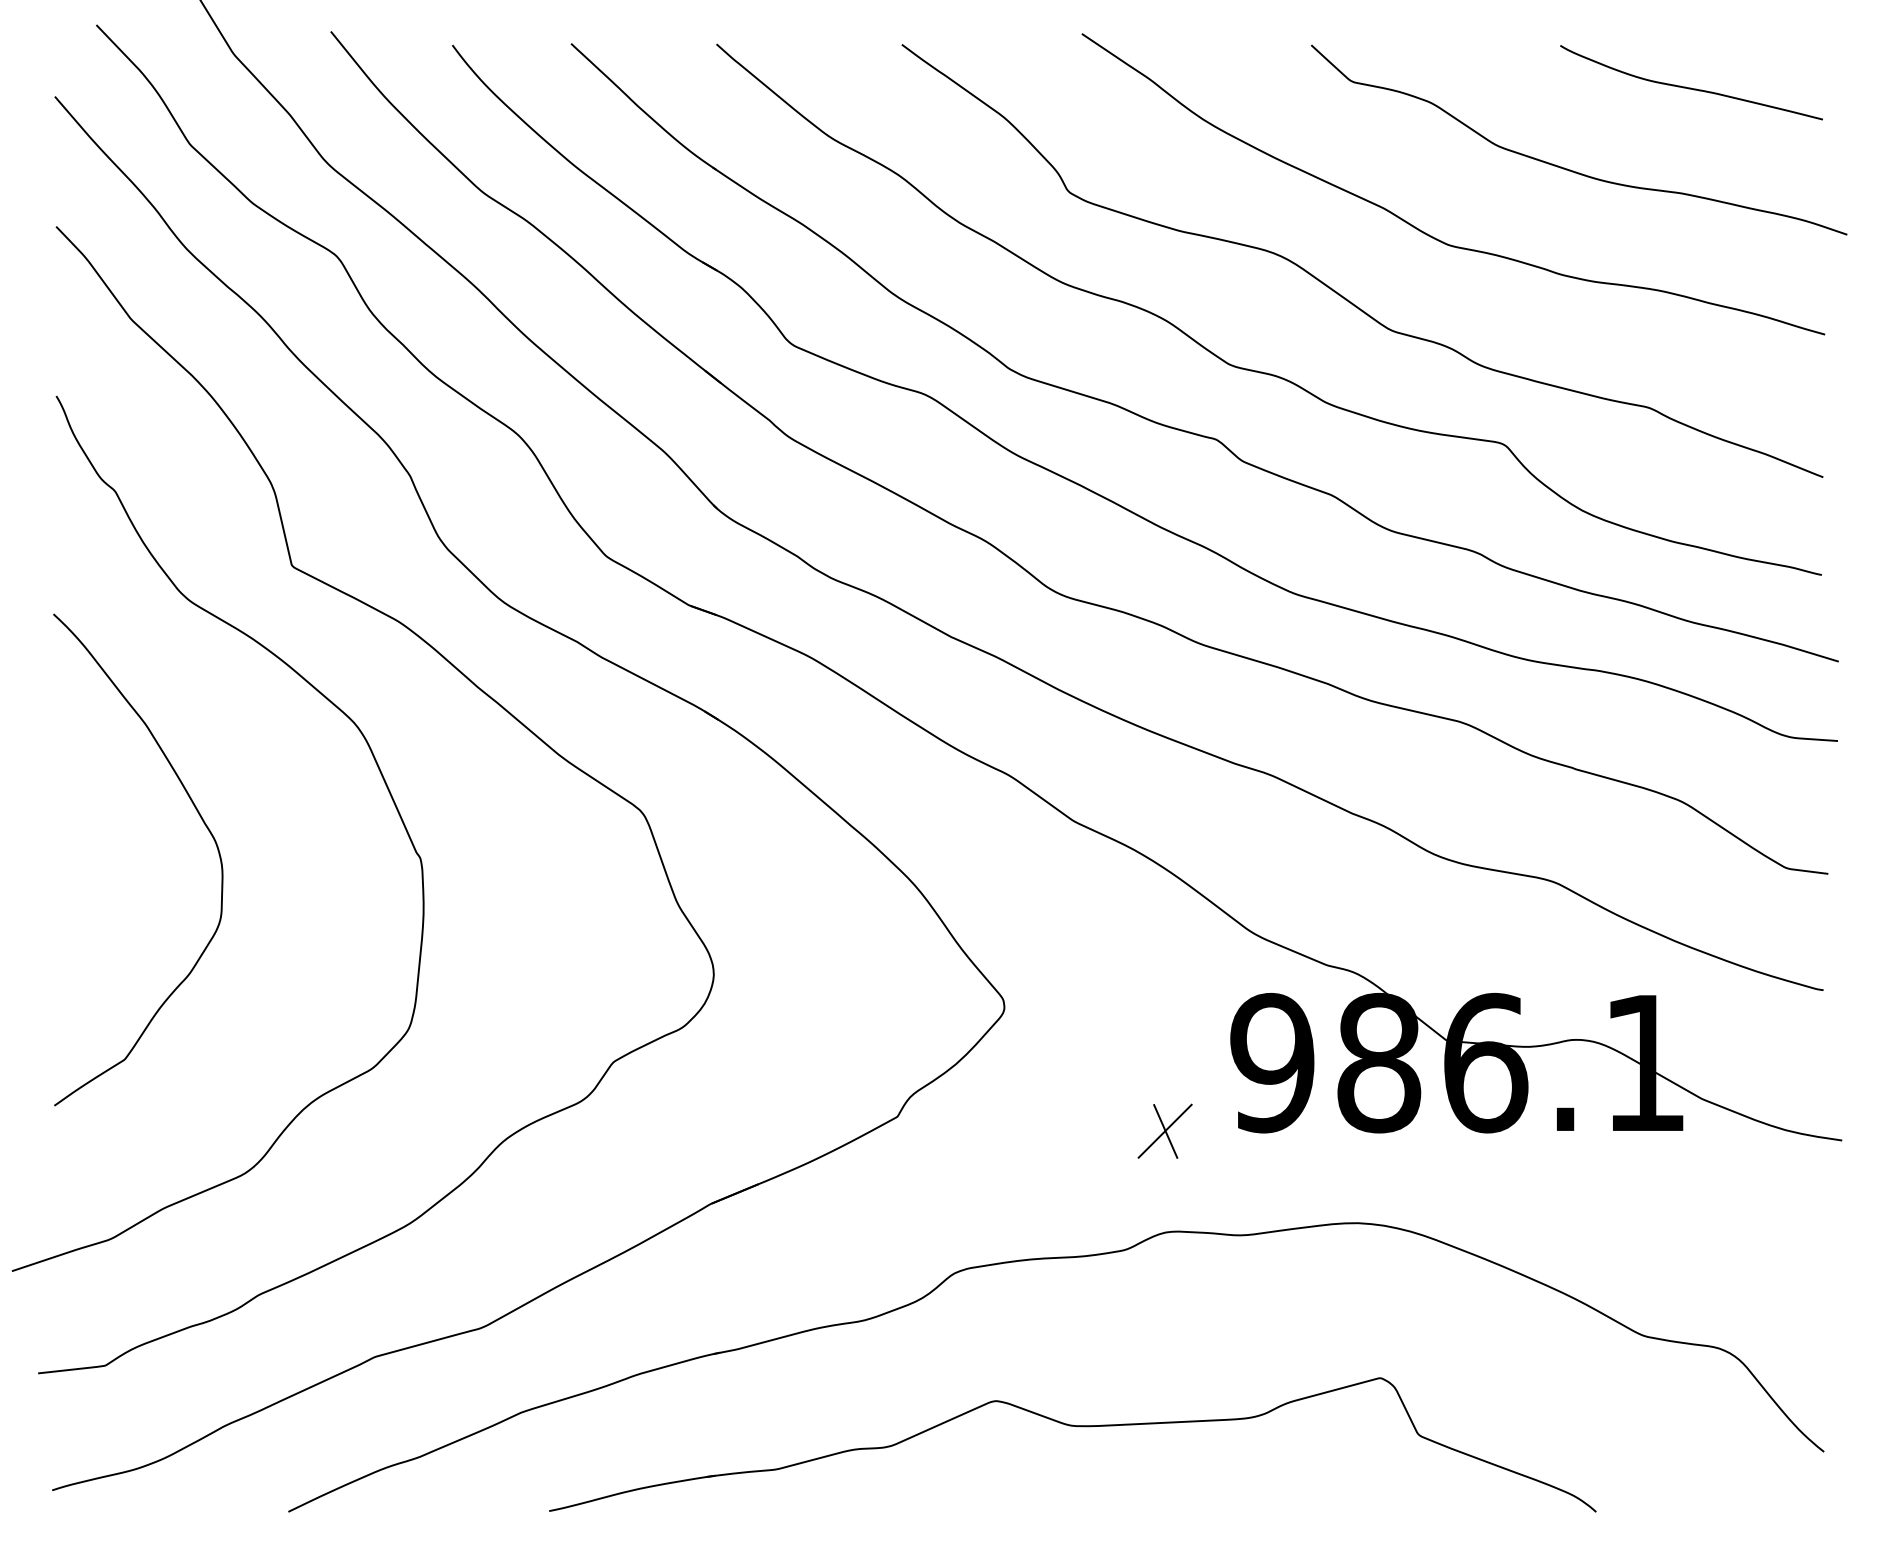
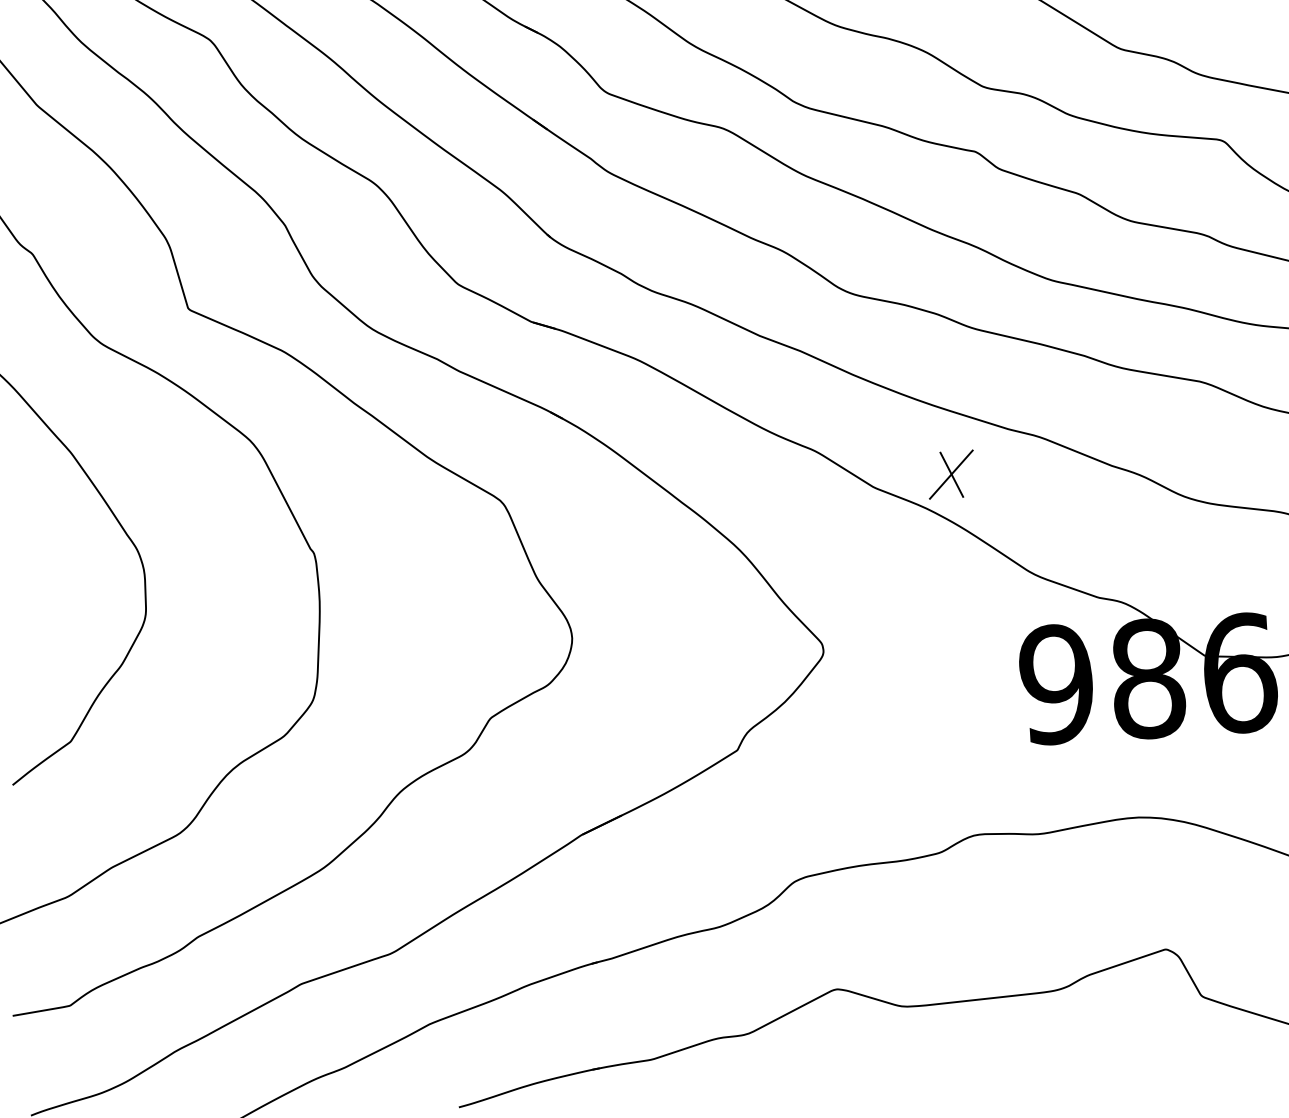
part: (1164, 1130) -> (950, 474), moved

